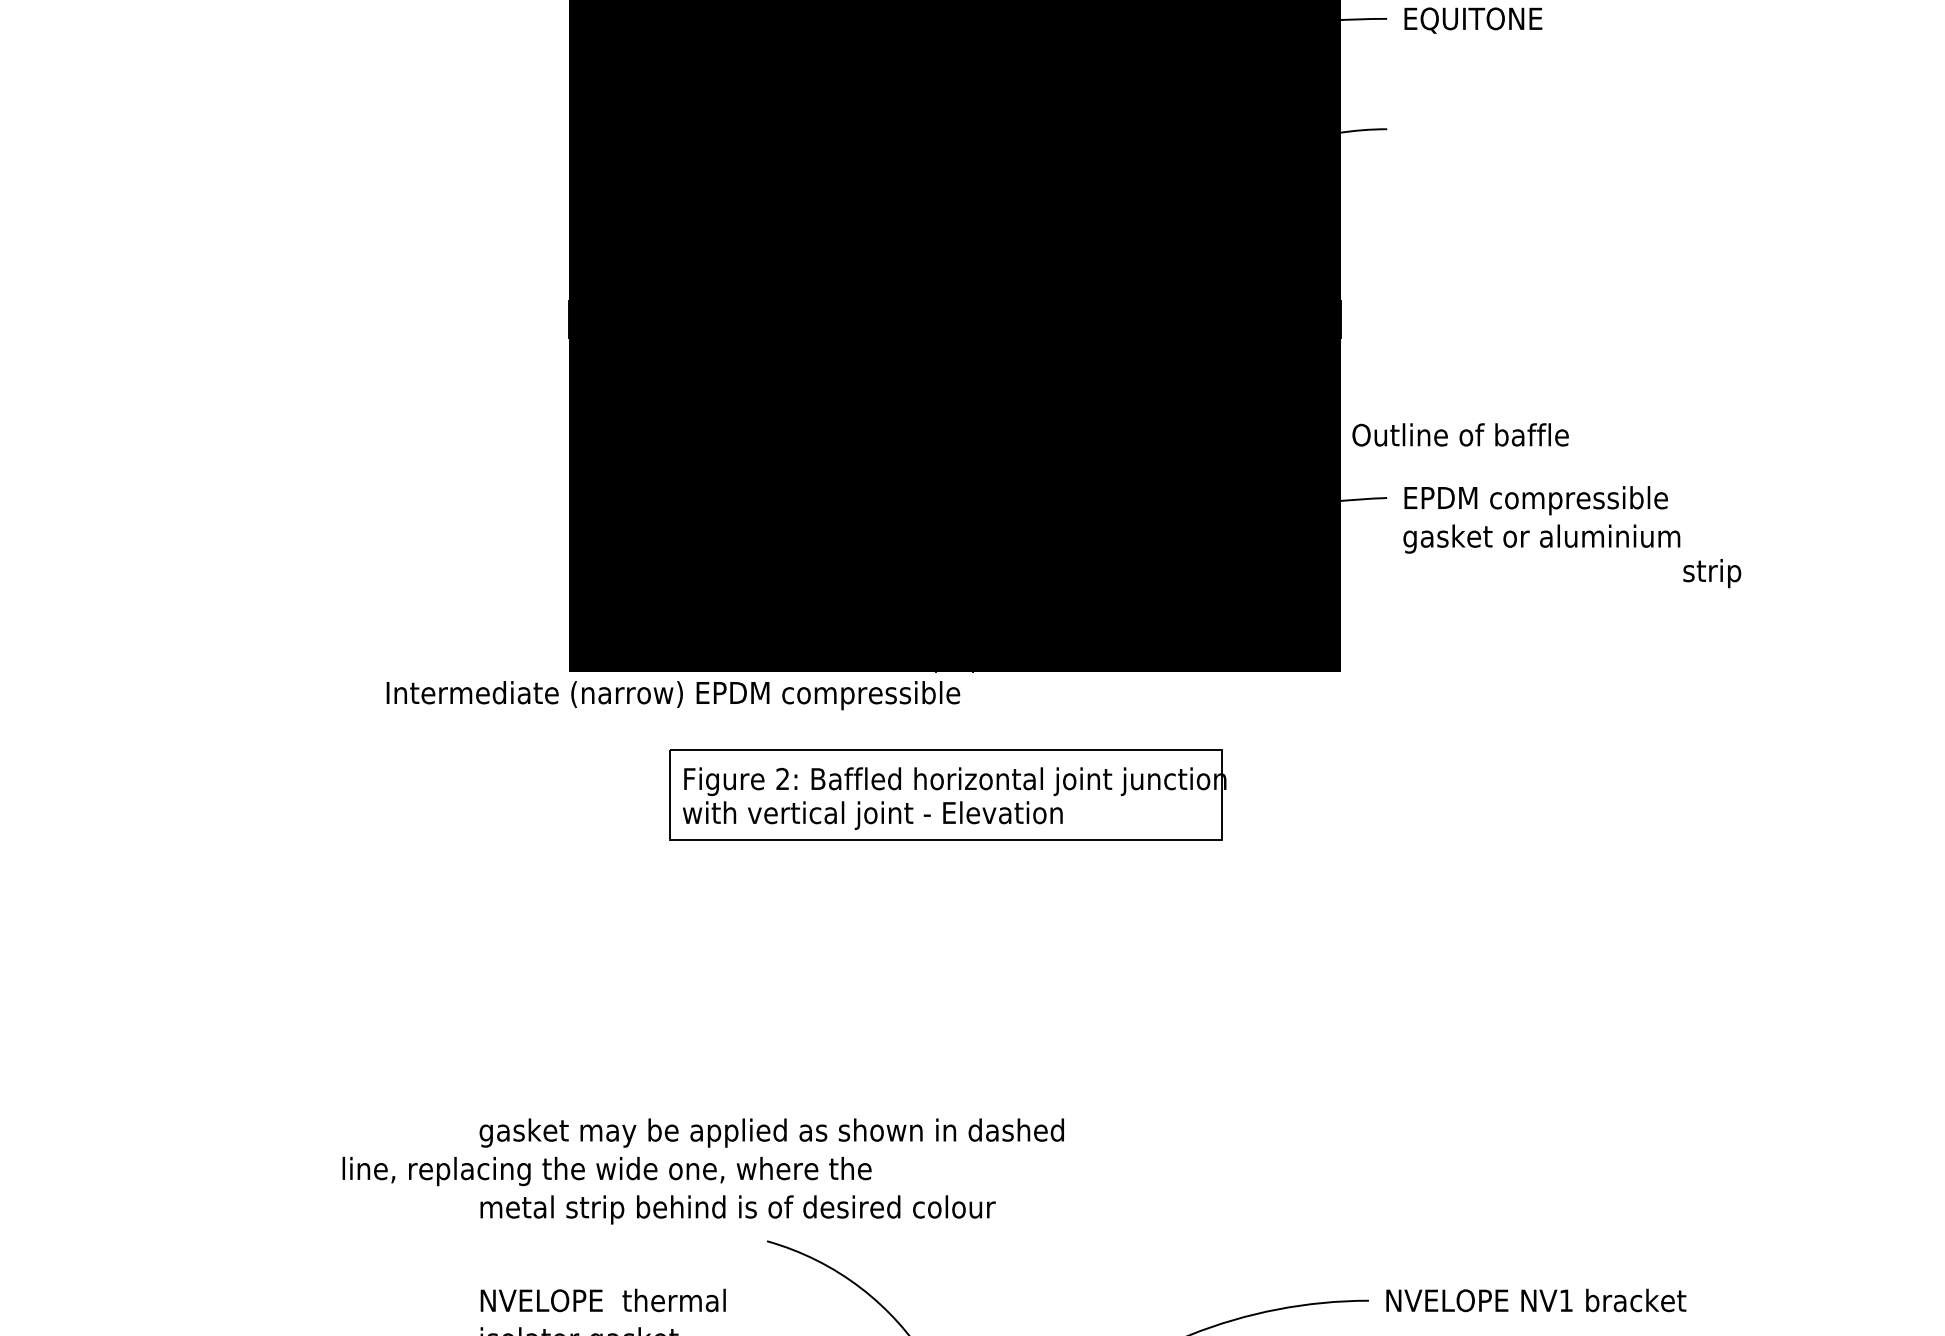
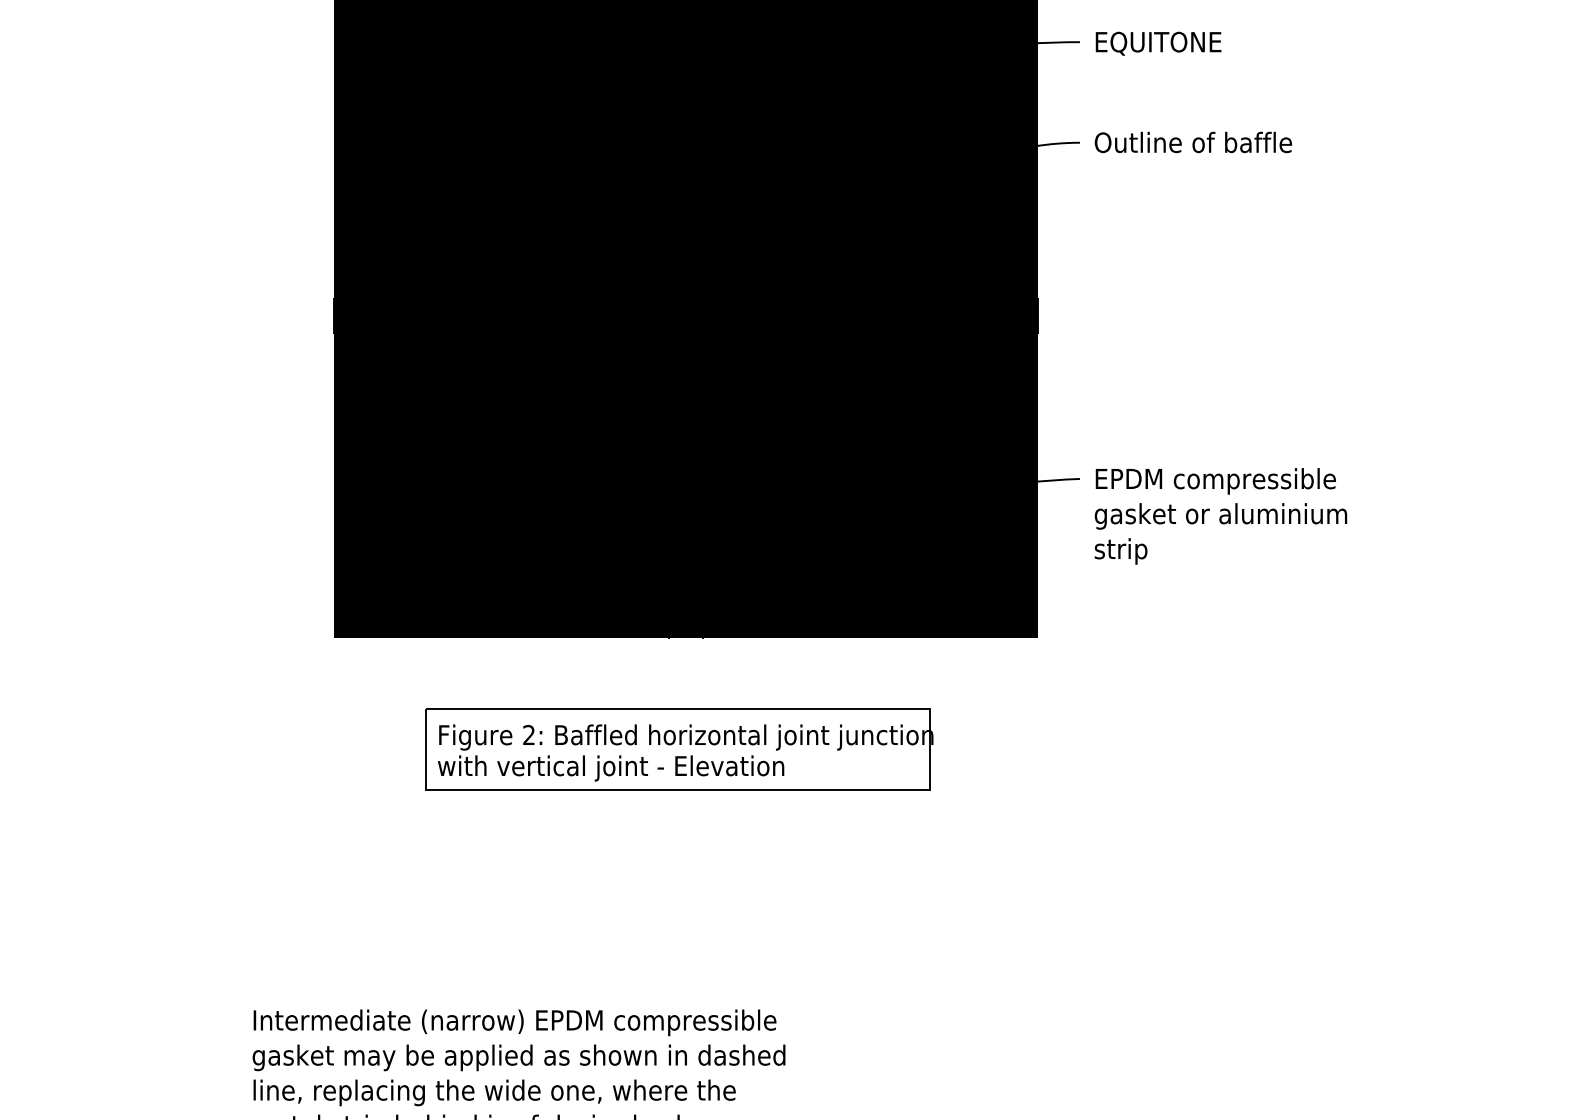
text: (1460, 434) -> (1193, 142), moved
text: (1712, 573) -> (1121, 551), moved
text: (673, 695) -> (515, 1022), moved
text: (606, 1171) -> (494, 1092), moved

